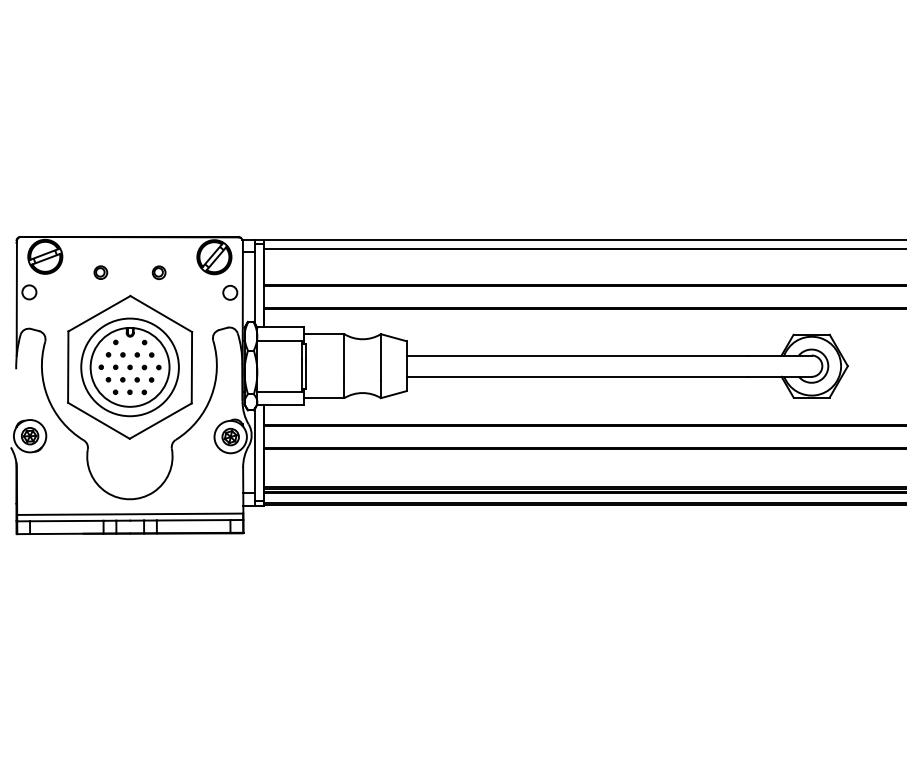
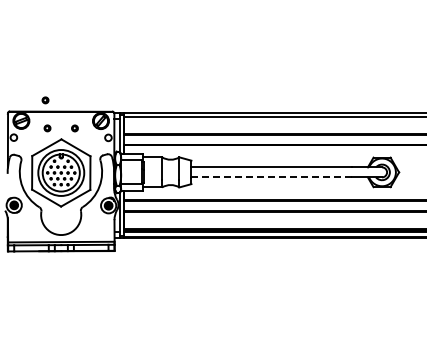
part: (96, 213) -> (45, 100), added
line: (576, 377) -> (271, 177), solid -> dashed

